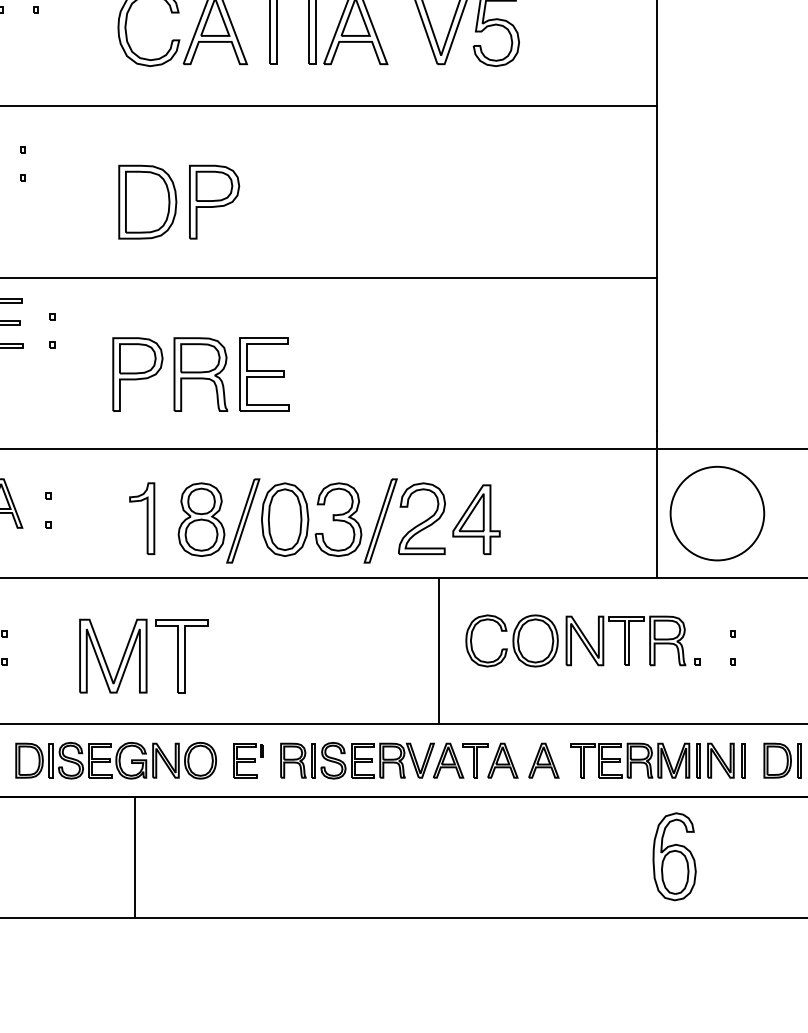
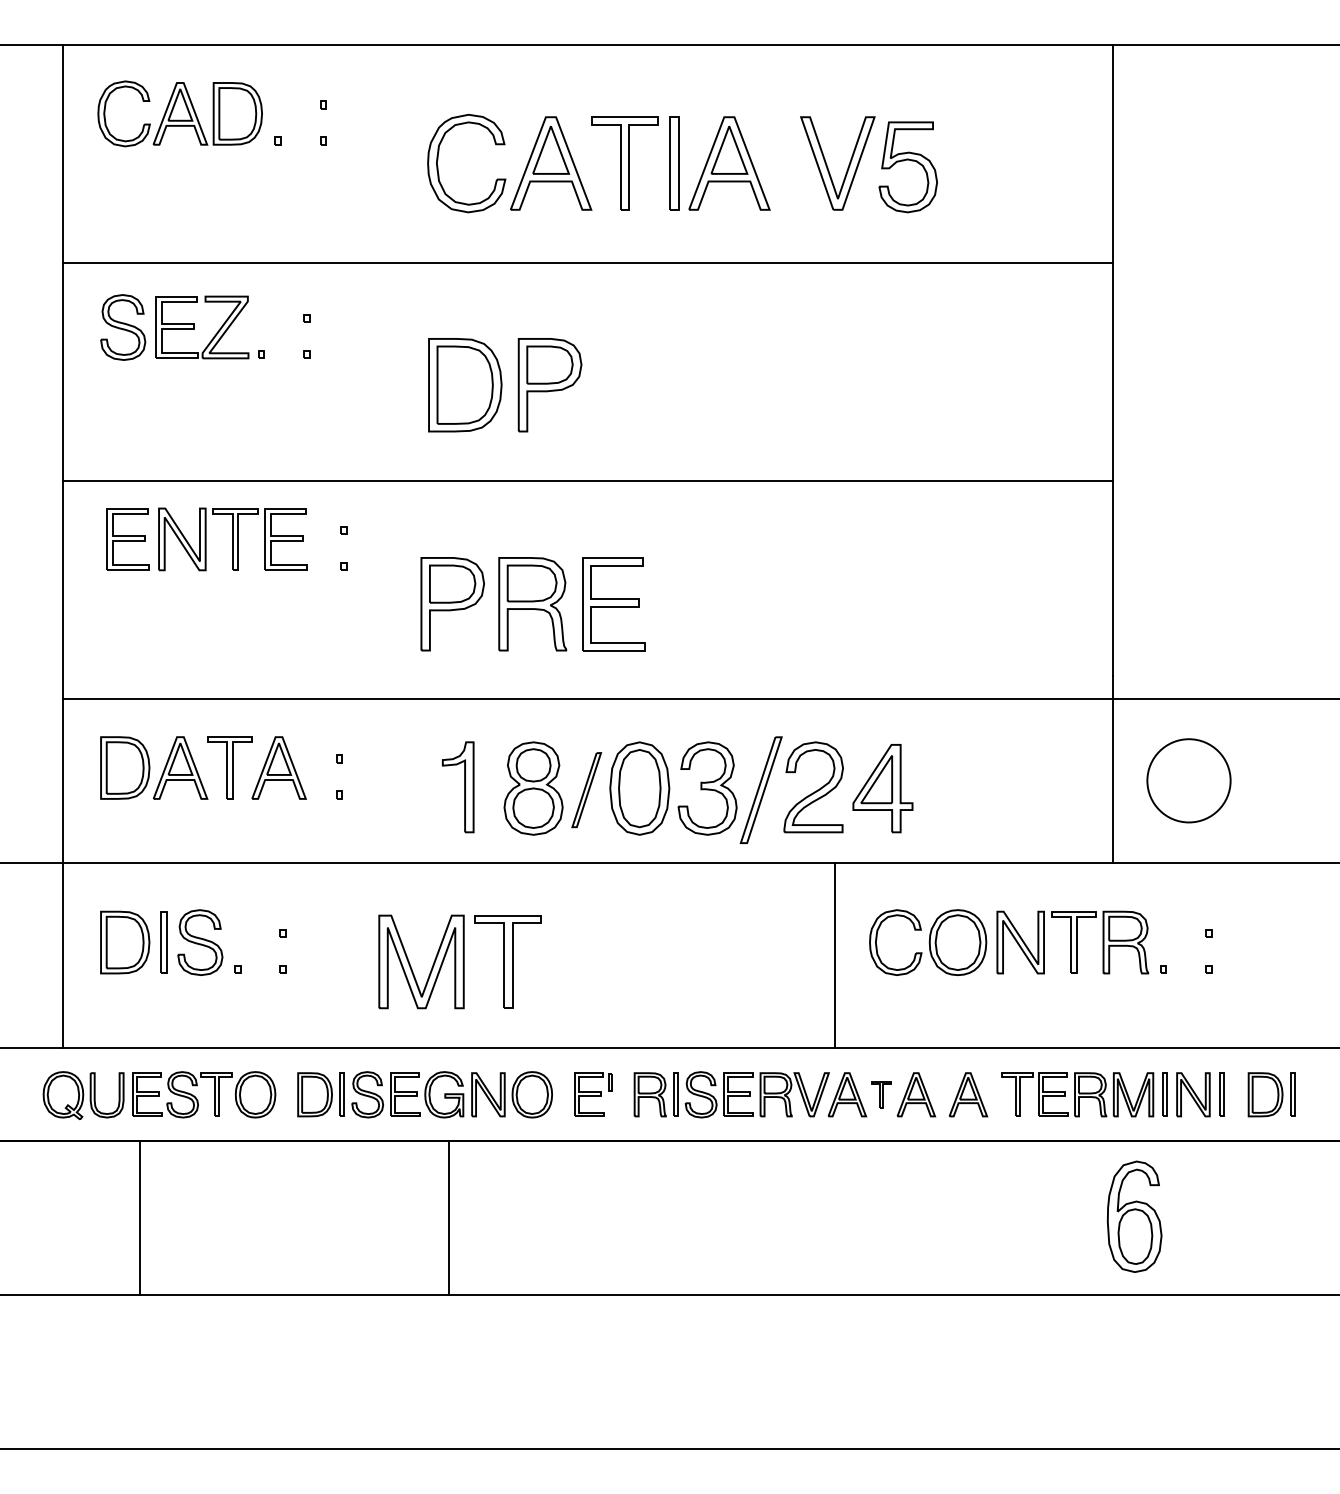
circle: (717, 513) -> (1188, 780), size x0.7
part: (243, 520) -> (586, 789), size x0.7
part: (475, 760) -> (881, 1094), size x0.6

